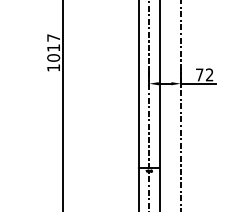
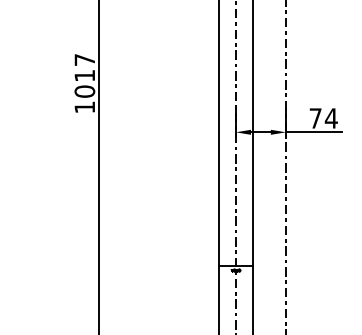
text: (209, 74) -> (331, 117), 72 -> 74

